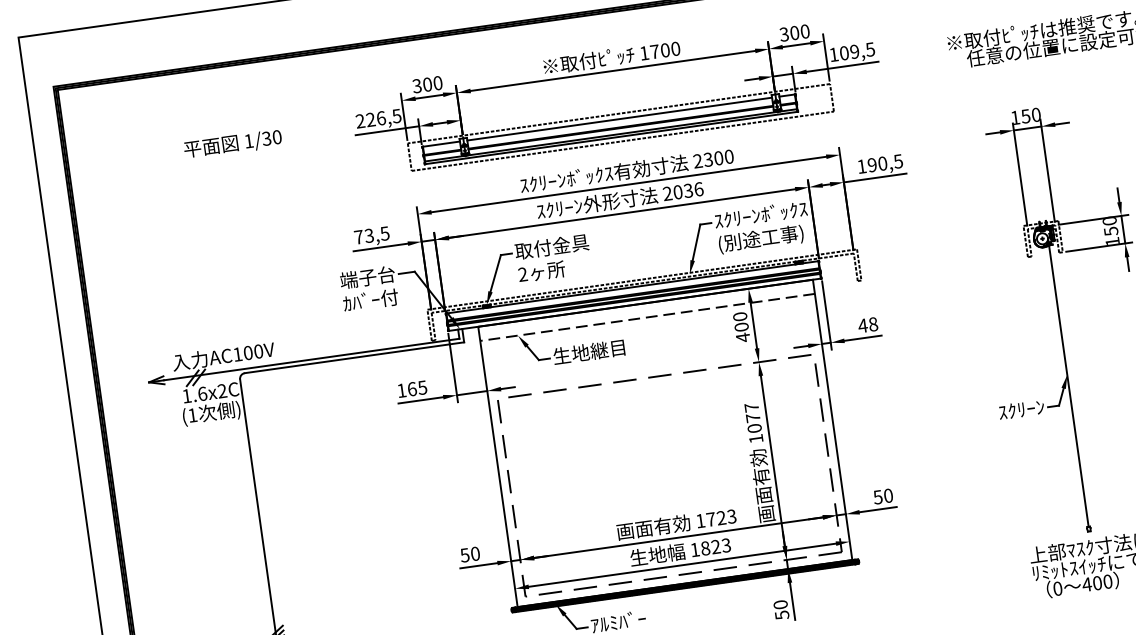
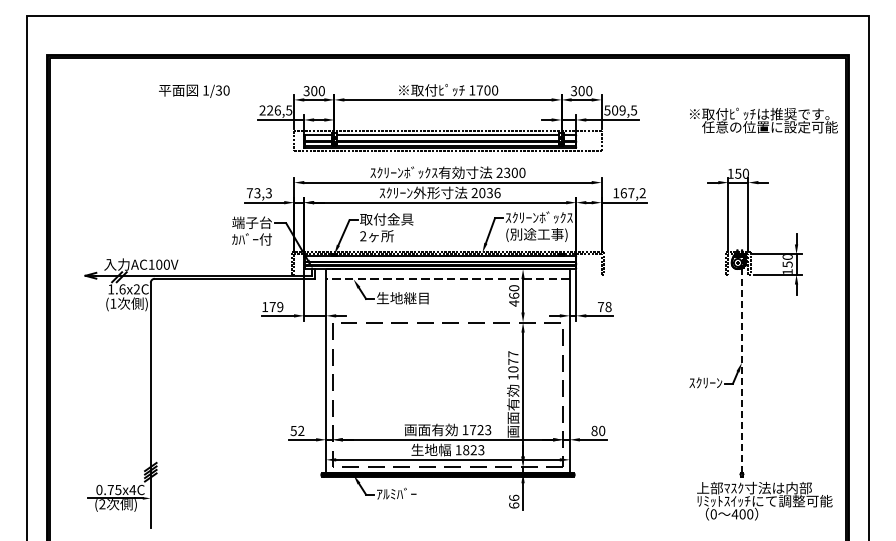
text: (834, 54) -> (607, 110), 109,5 -> 509,5
text: (233, 143) -> (194, 90), moved
text: (884, 163) -> (632, 193), 190,5 -> 167,2
text: (384, 232) -> (268, 192), 73,5 -> 73,3
text: (862, 325) -> (600, 306), 48 -> 78
text: (742, 326) -> (514, 295), 400 -> 460
line: (1067, 381) -> (741, 367), solid -> dashed
text: (417, 387) -> (276, 306), 165 -> 179
text: (877, 496) -> (594, 430), 50 -> 80
text: (475, 554) -> (301, 431), 50 -> 52
text: (781, 609) -> (514, 501), 50 -> 66

